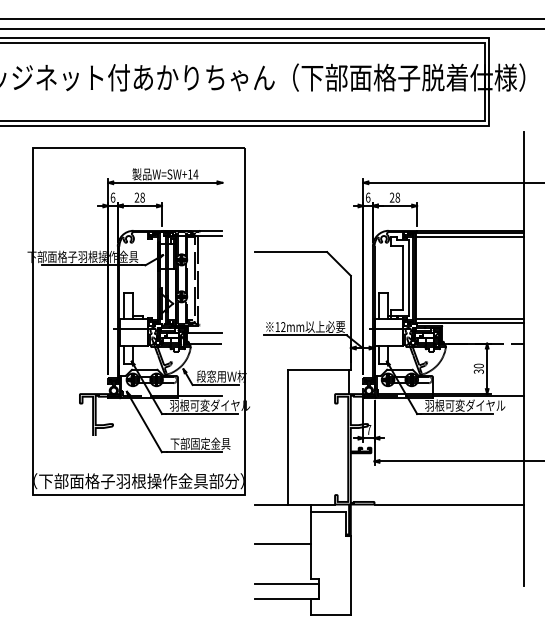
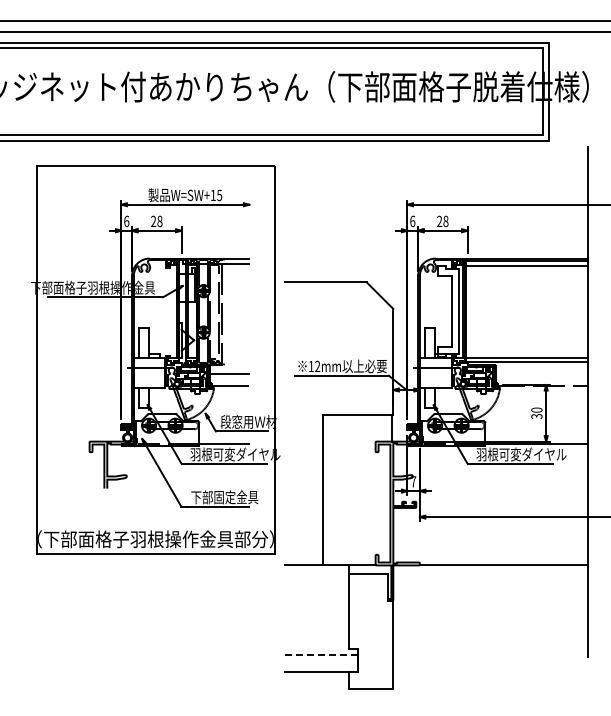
text: (195, 174) -> (219, 195), W=SW+14 -> W=SW+15
line: (283, 543) -> (317, 609), removed
line: (287, 583) -> (322, 654), solid -> dashed

